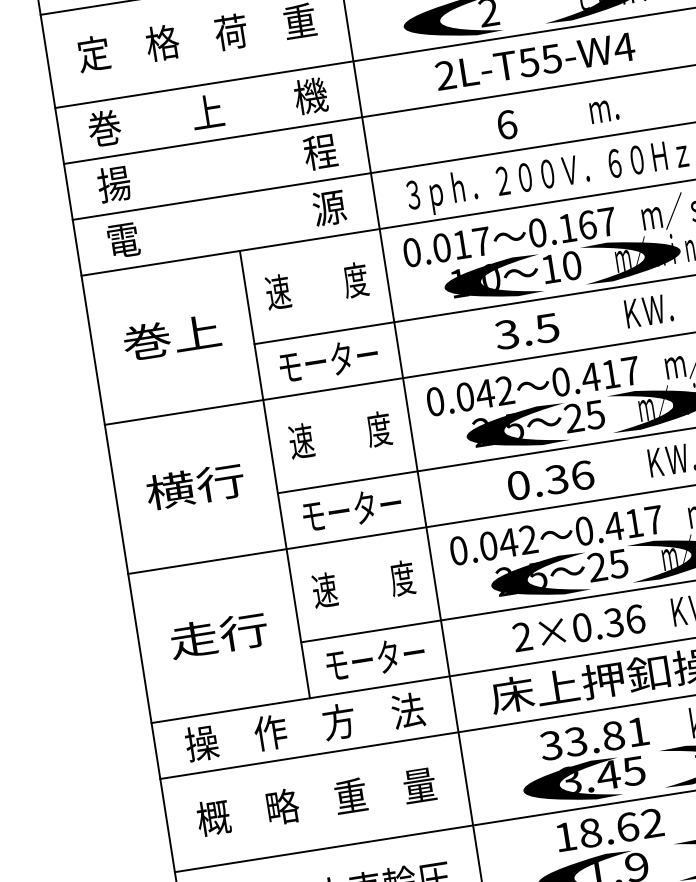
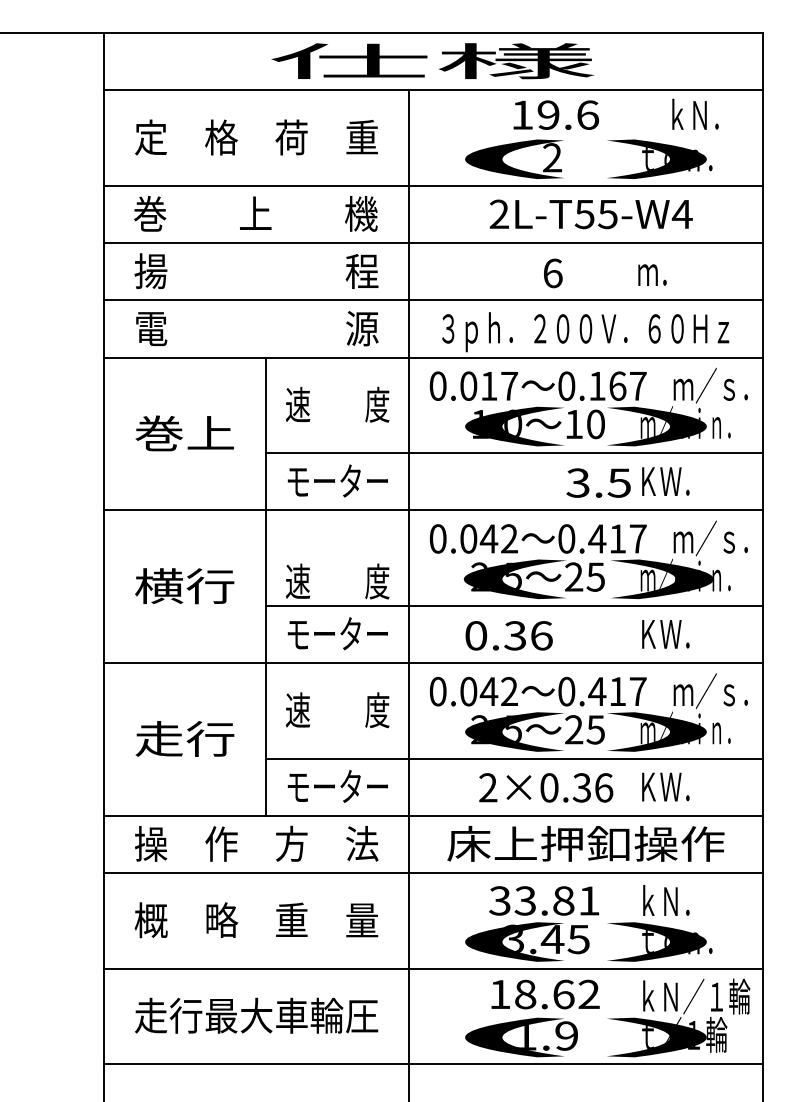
text: (526, 330) -> (598, 482), moved
text: (340, 435) -> (337, 581), moved
text: (550, 480) -> (508, 635), moved

